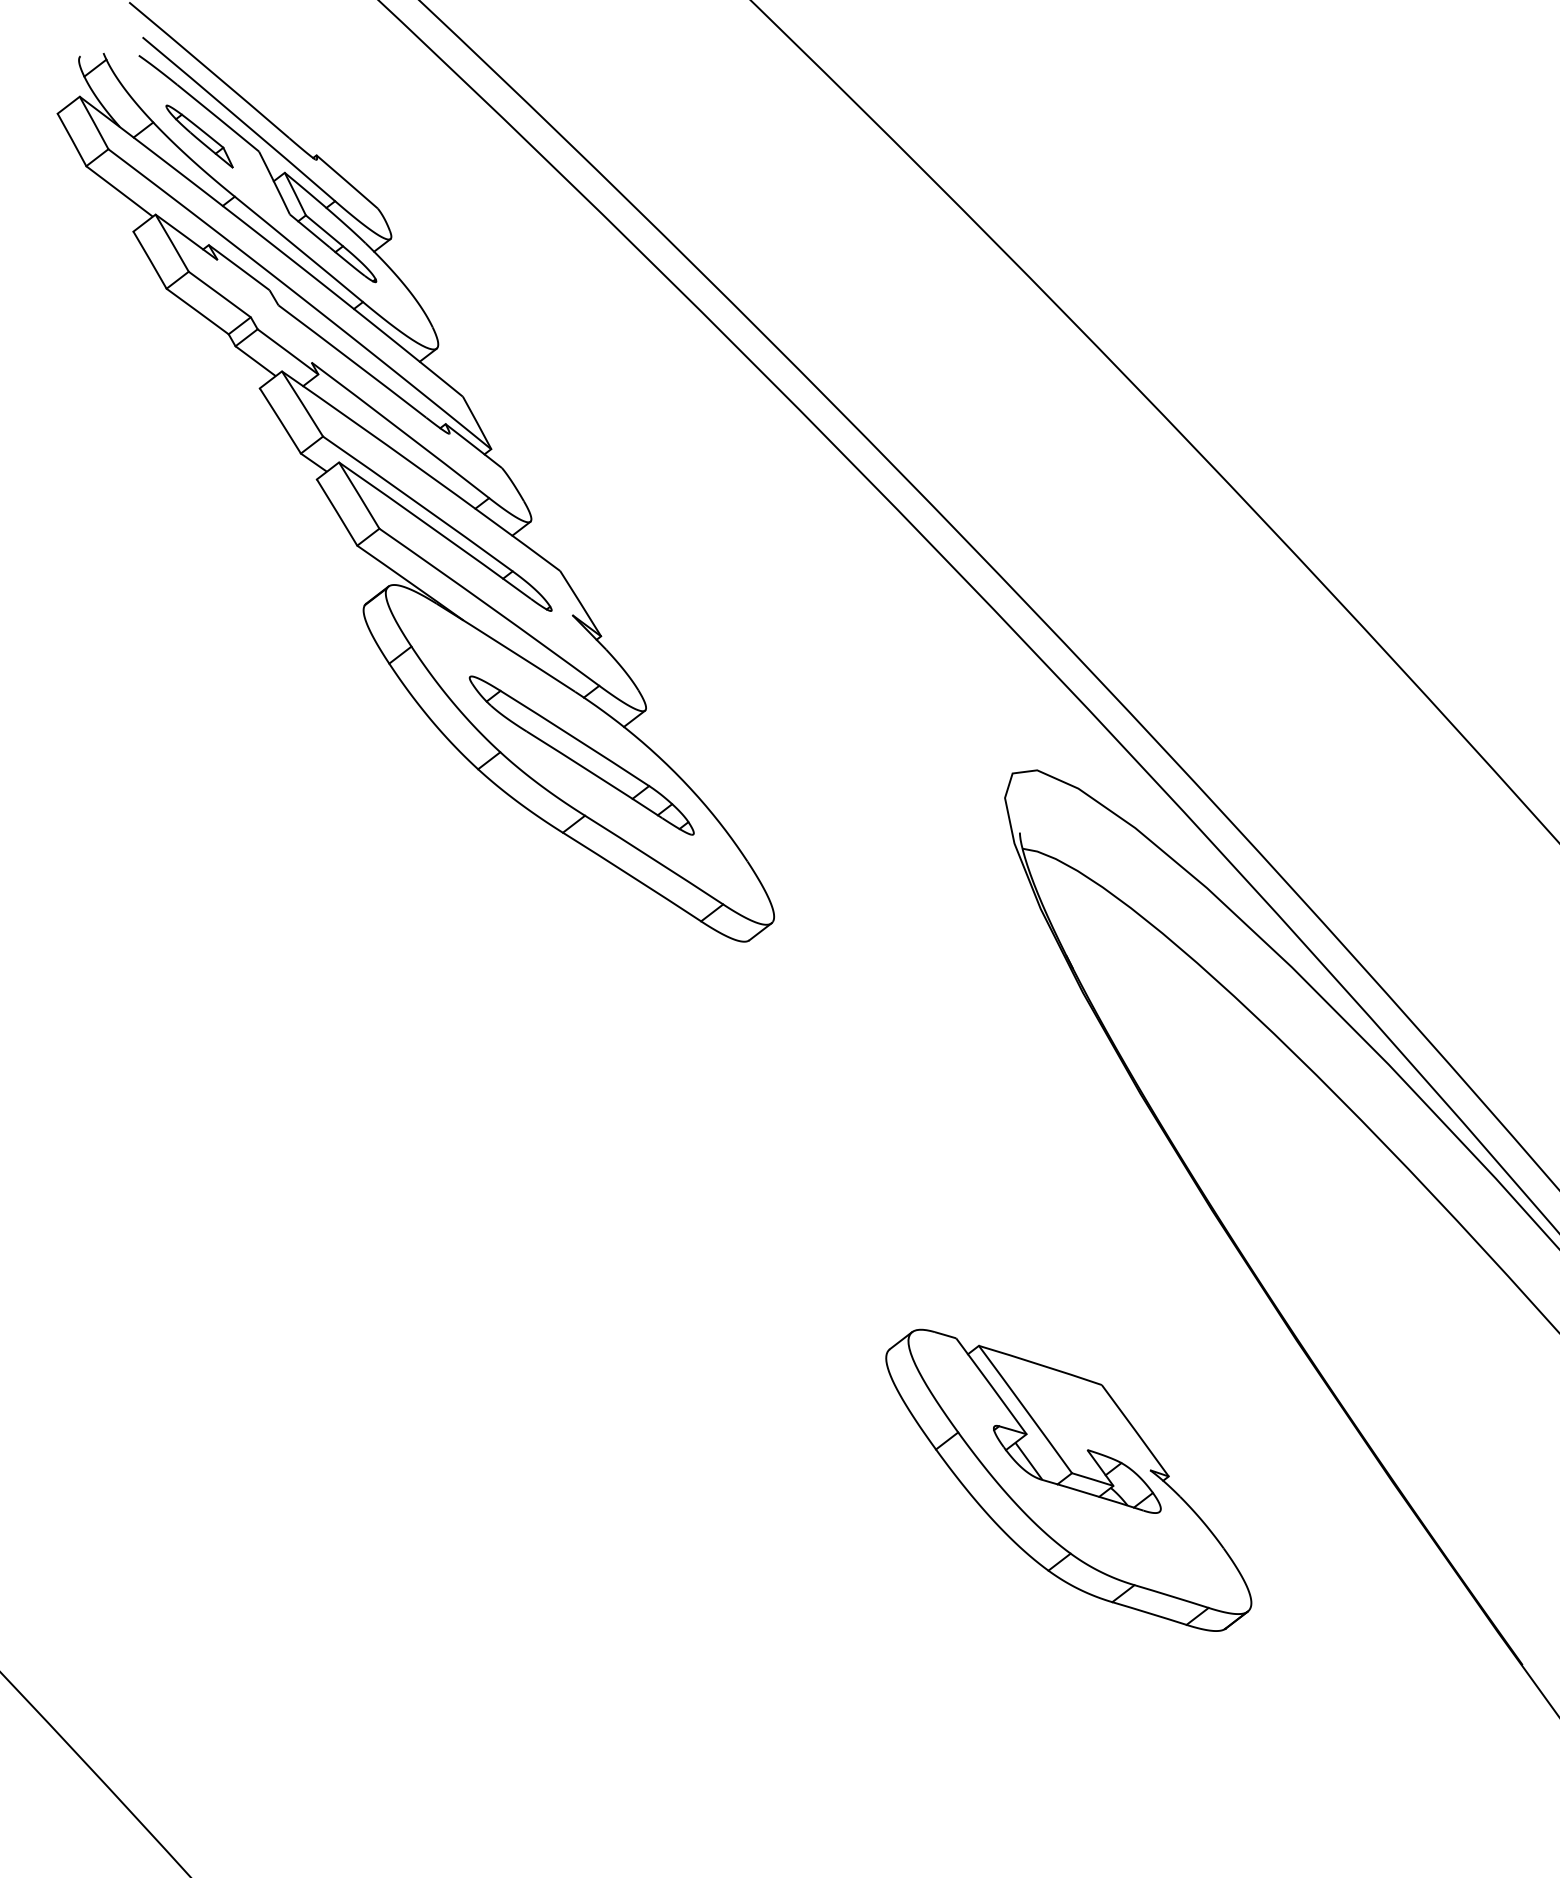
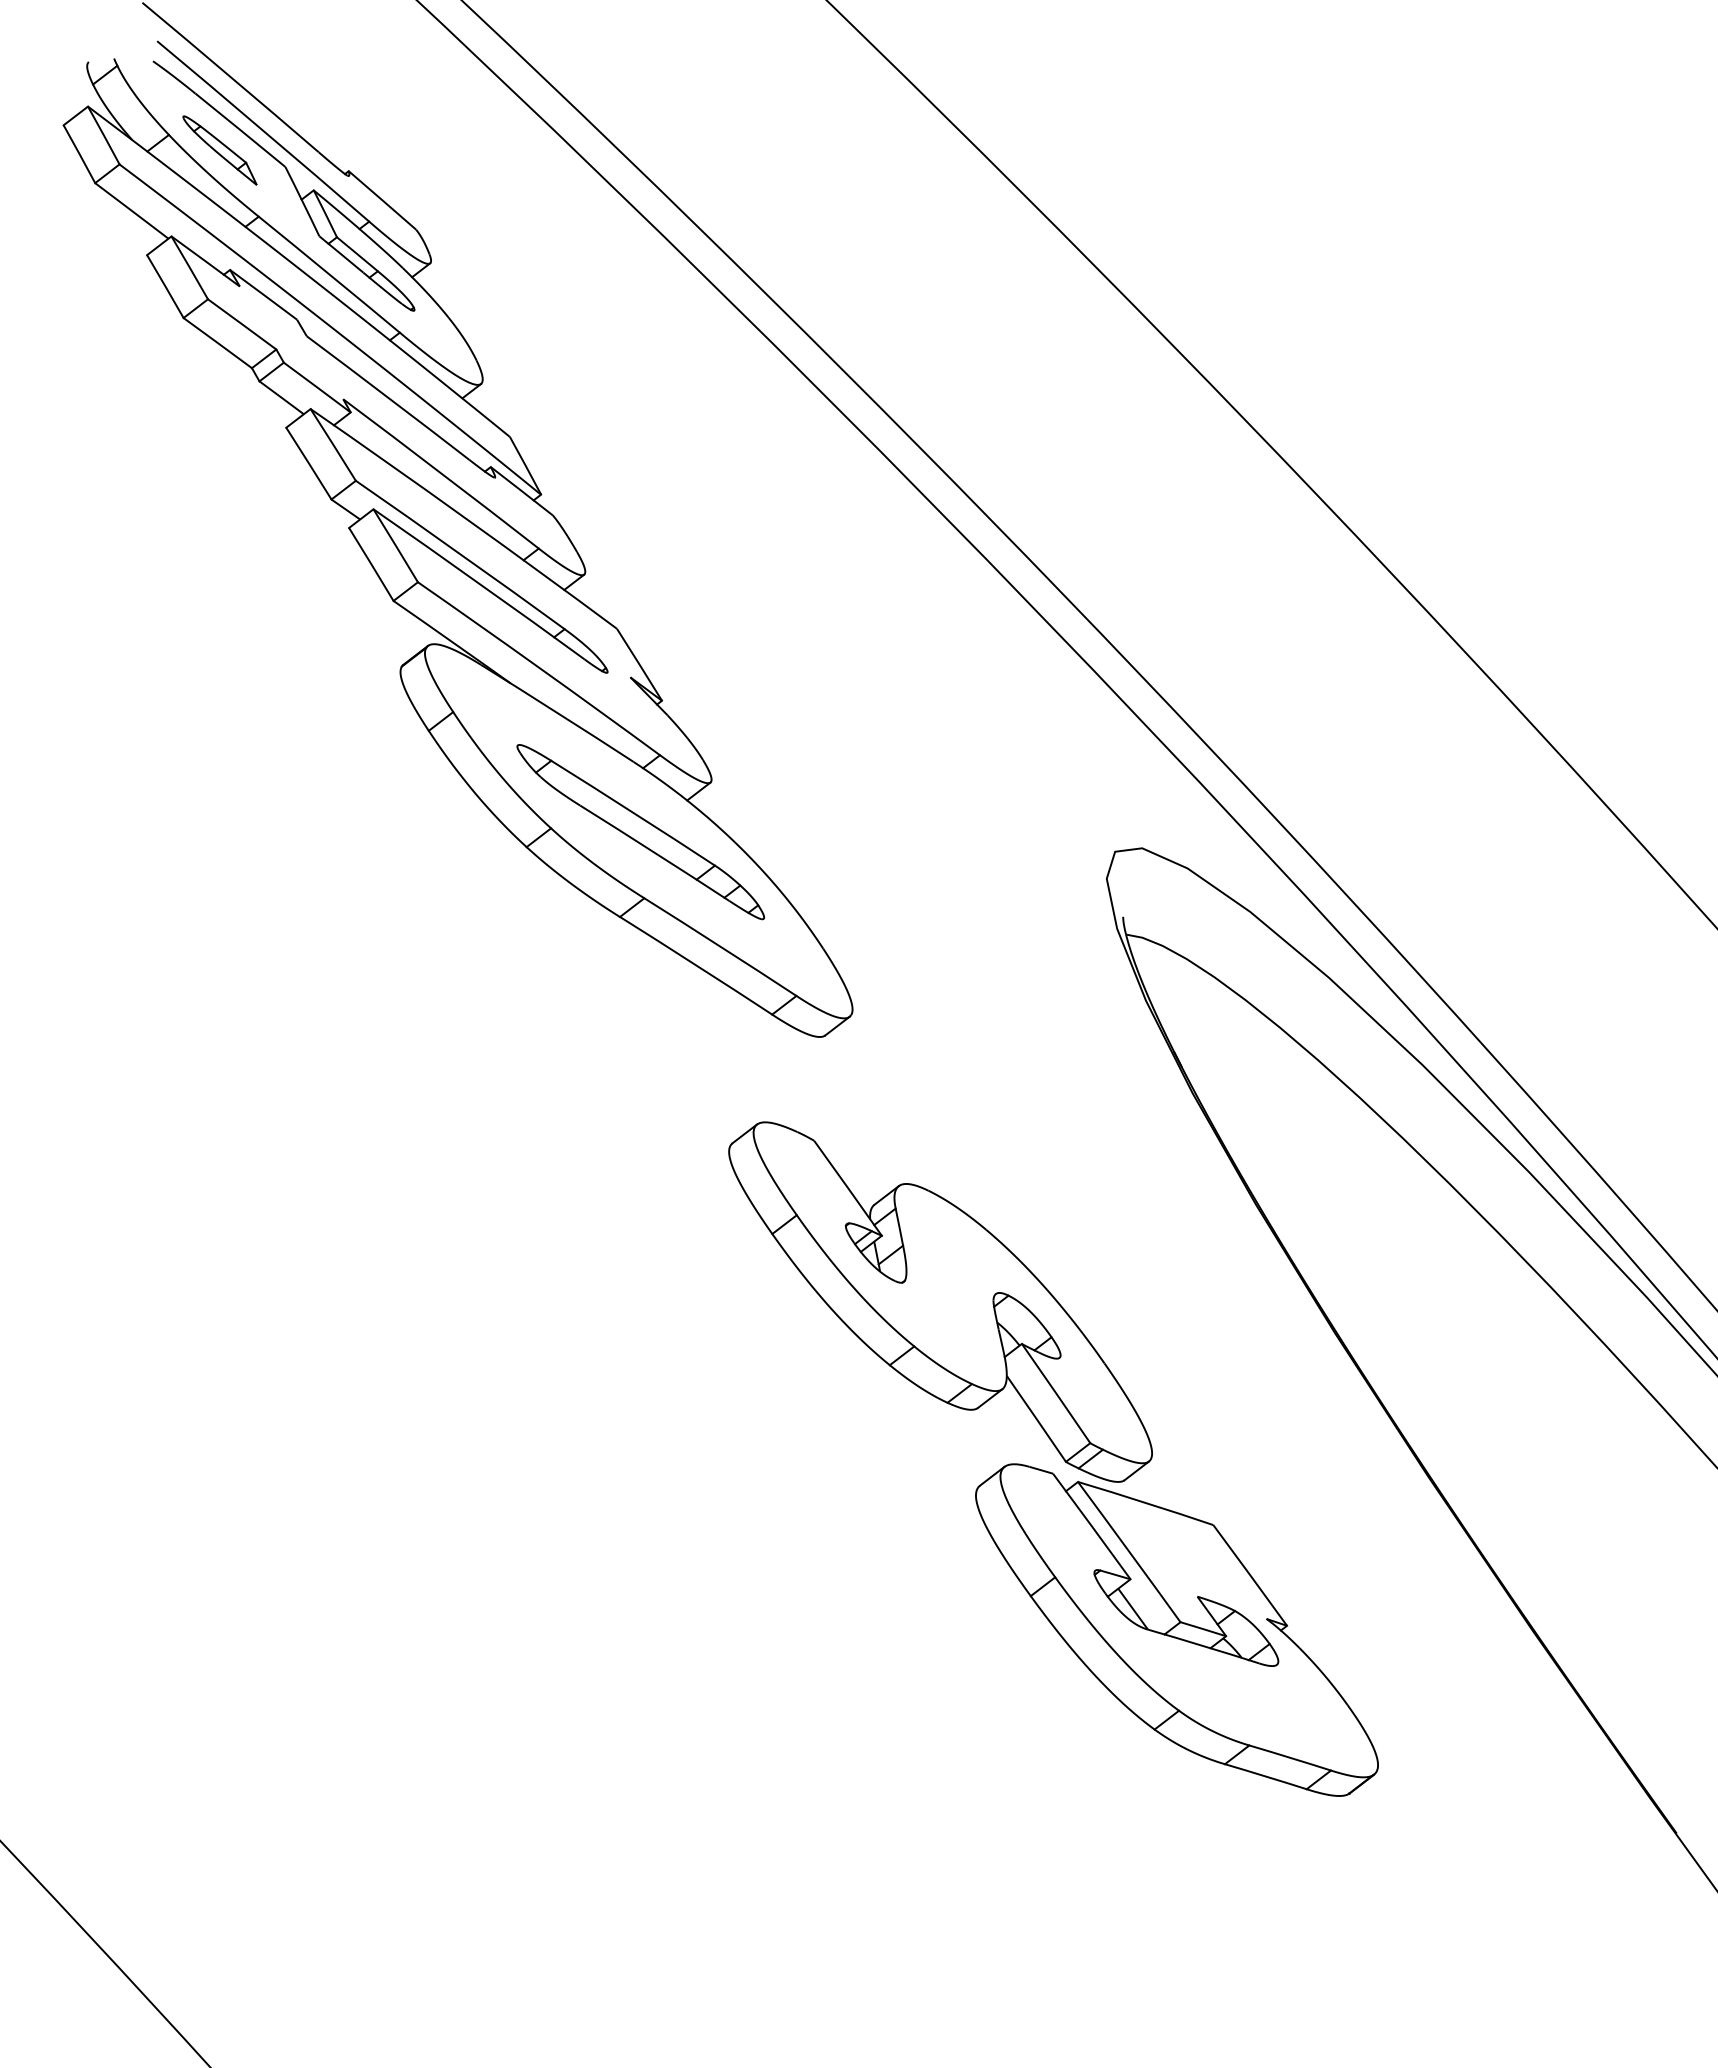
part: (854, 1181) -> (940, 1301), added

